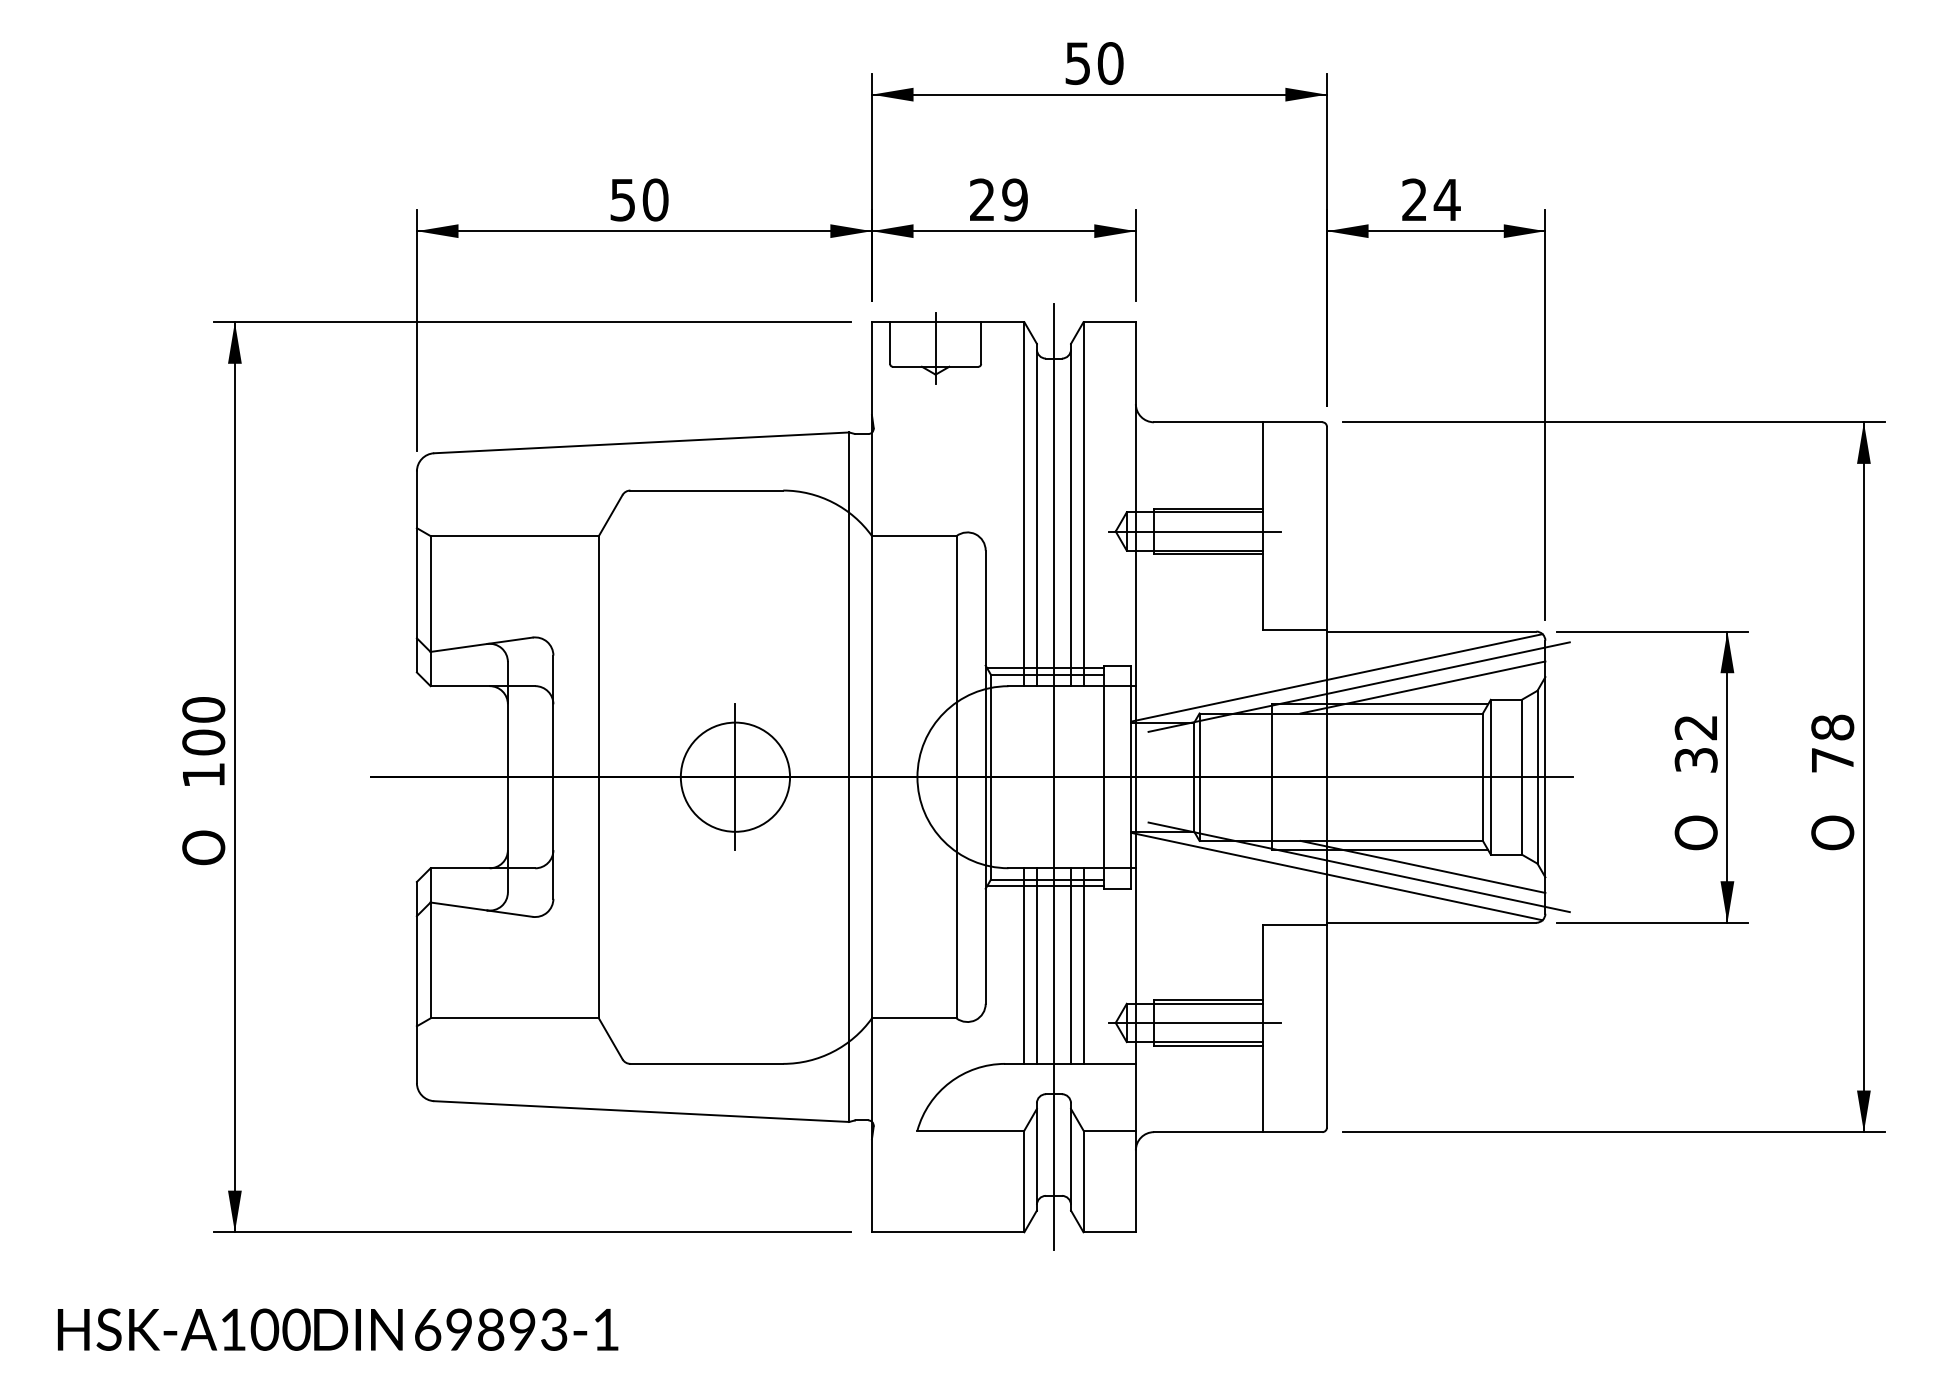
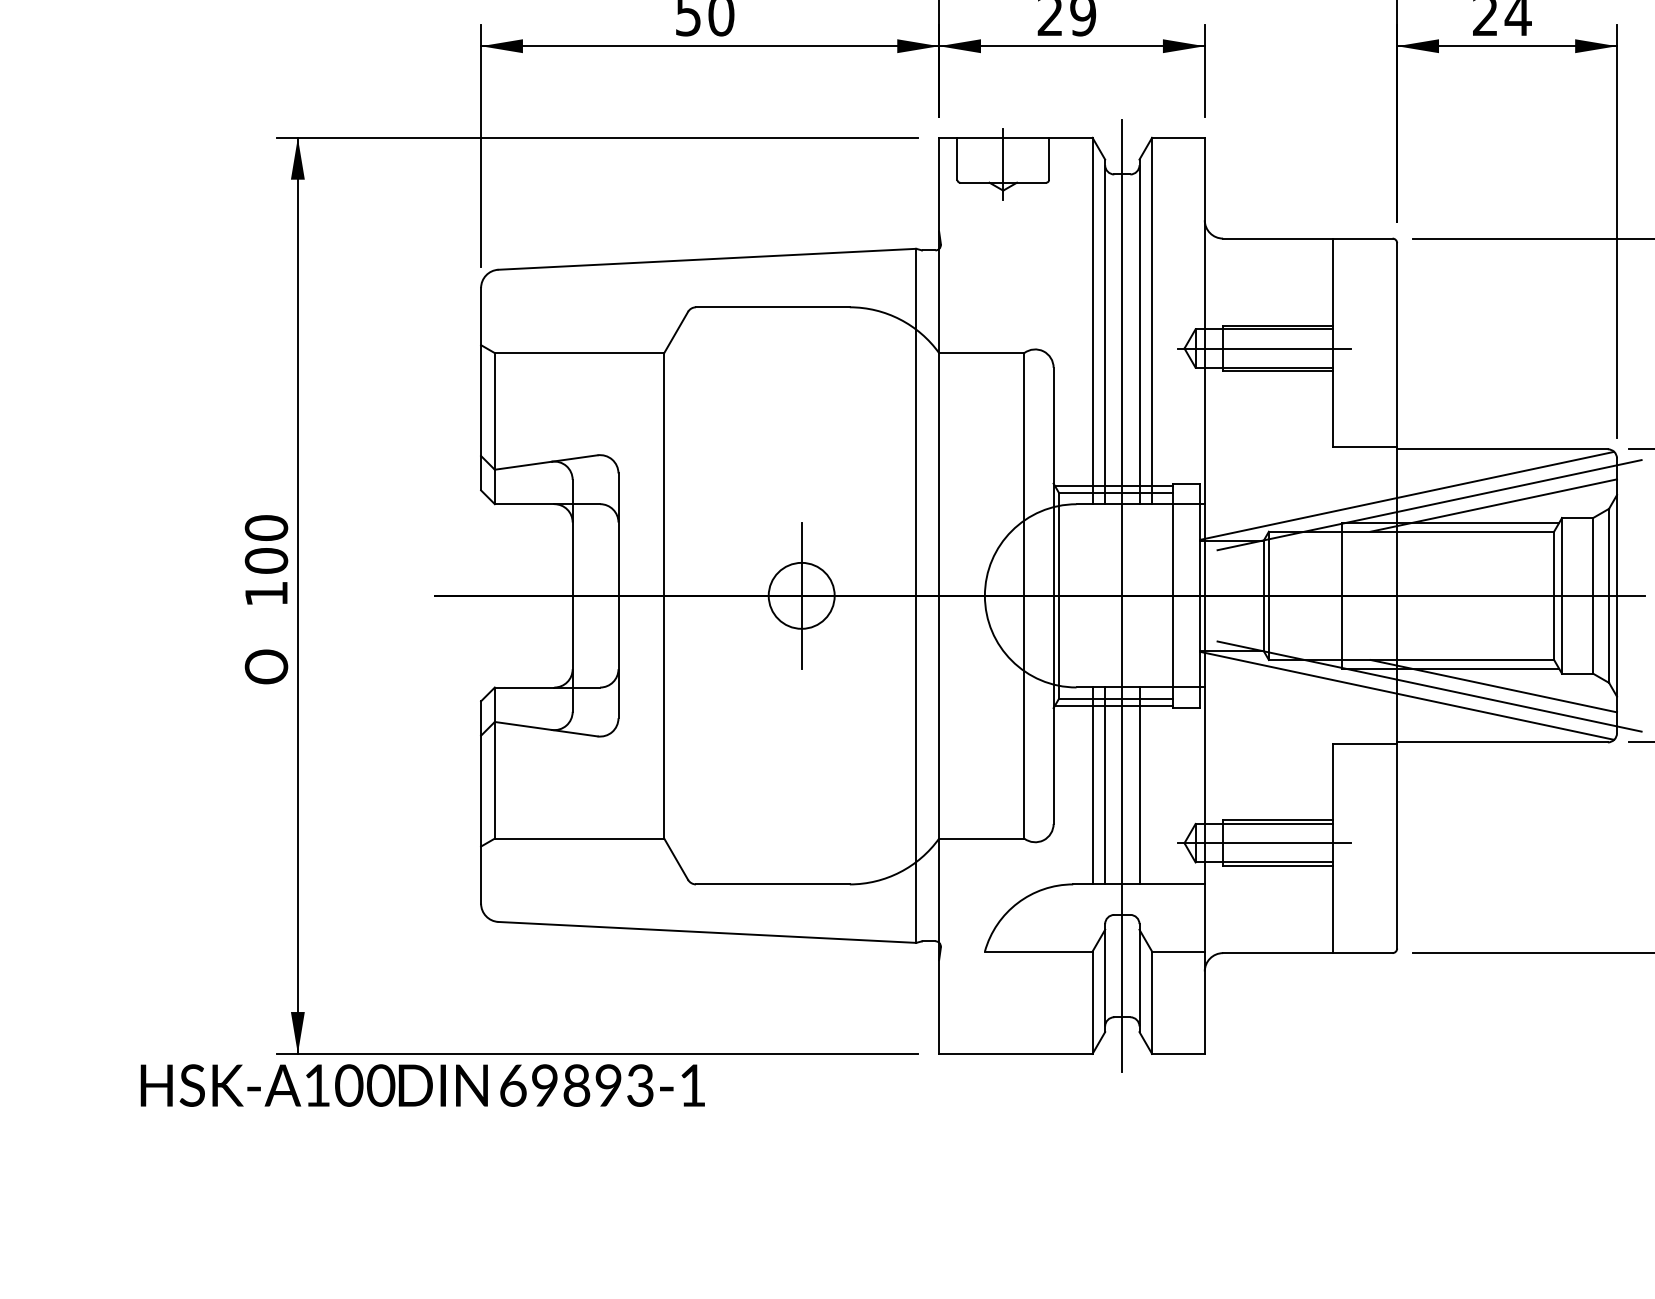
circle: (735, 776) -> (801, 595), size x0.6
line: (1083, 965) -> (1152, 785), removed
text: (338, 1329) -> (423, 1085), moved

